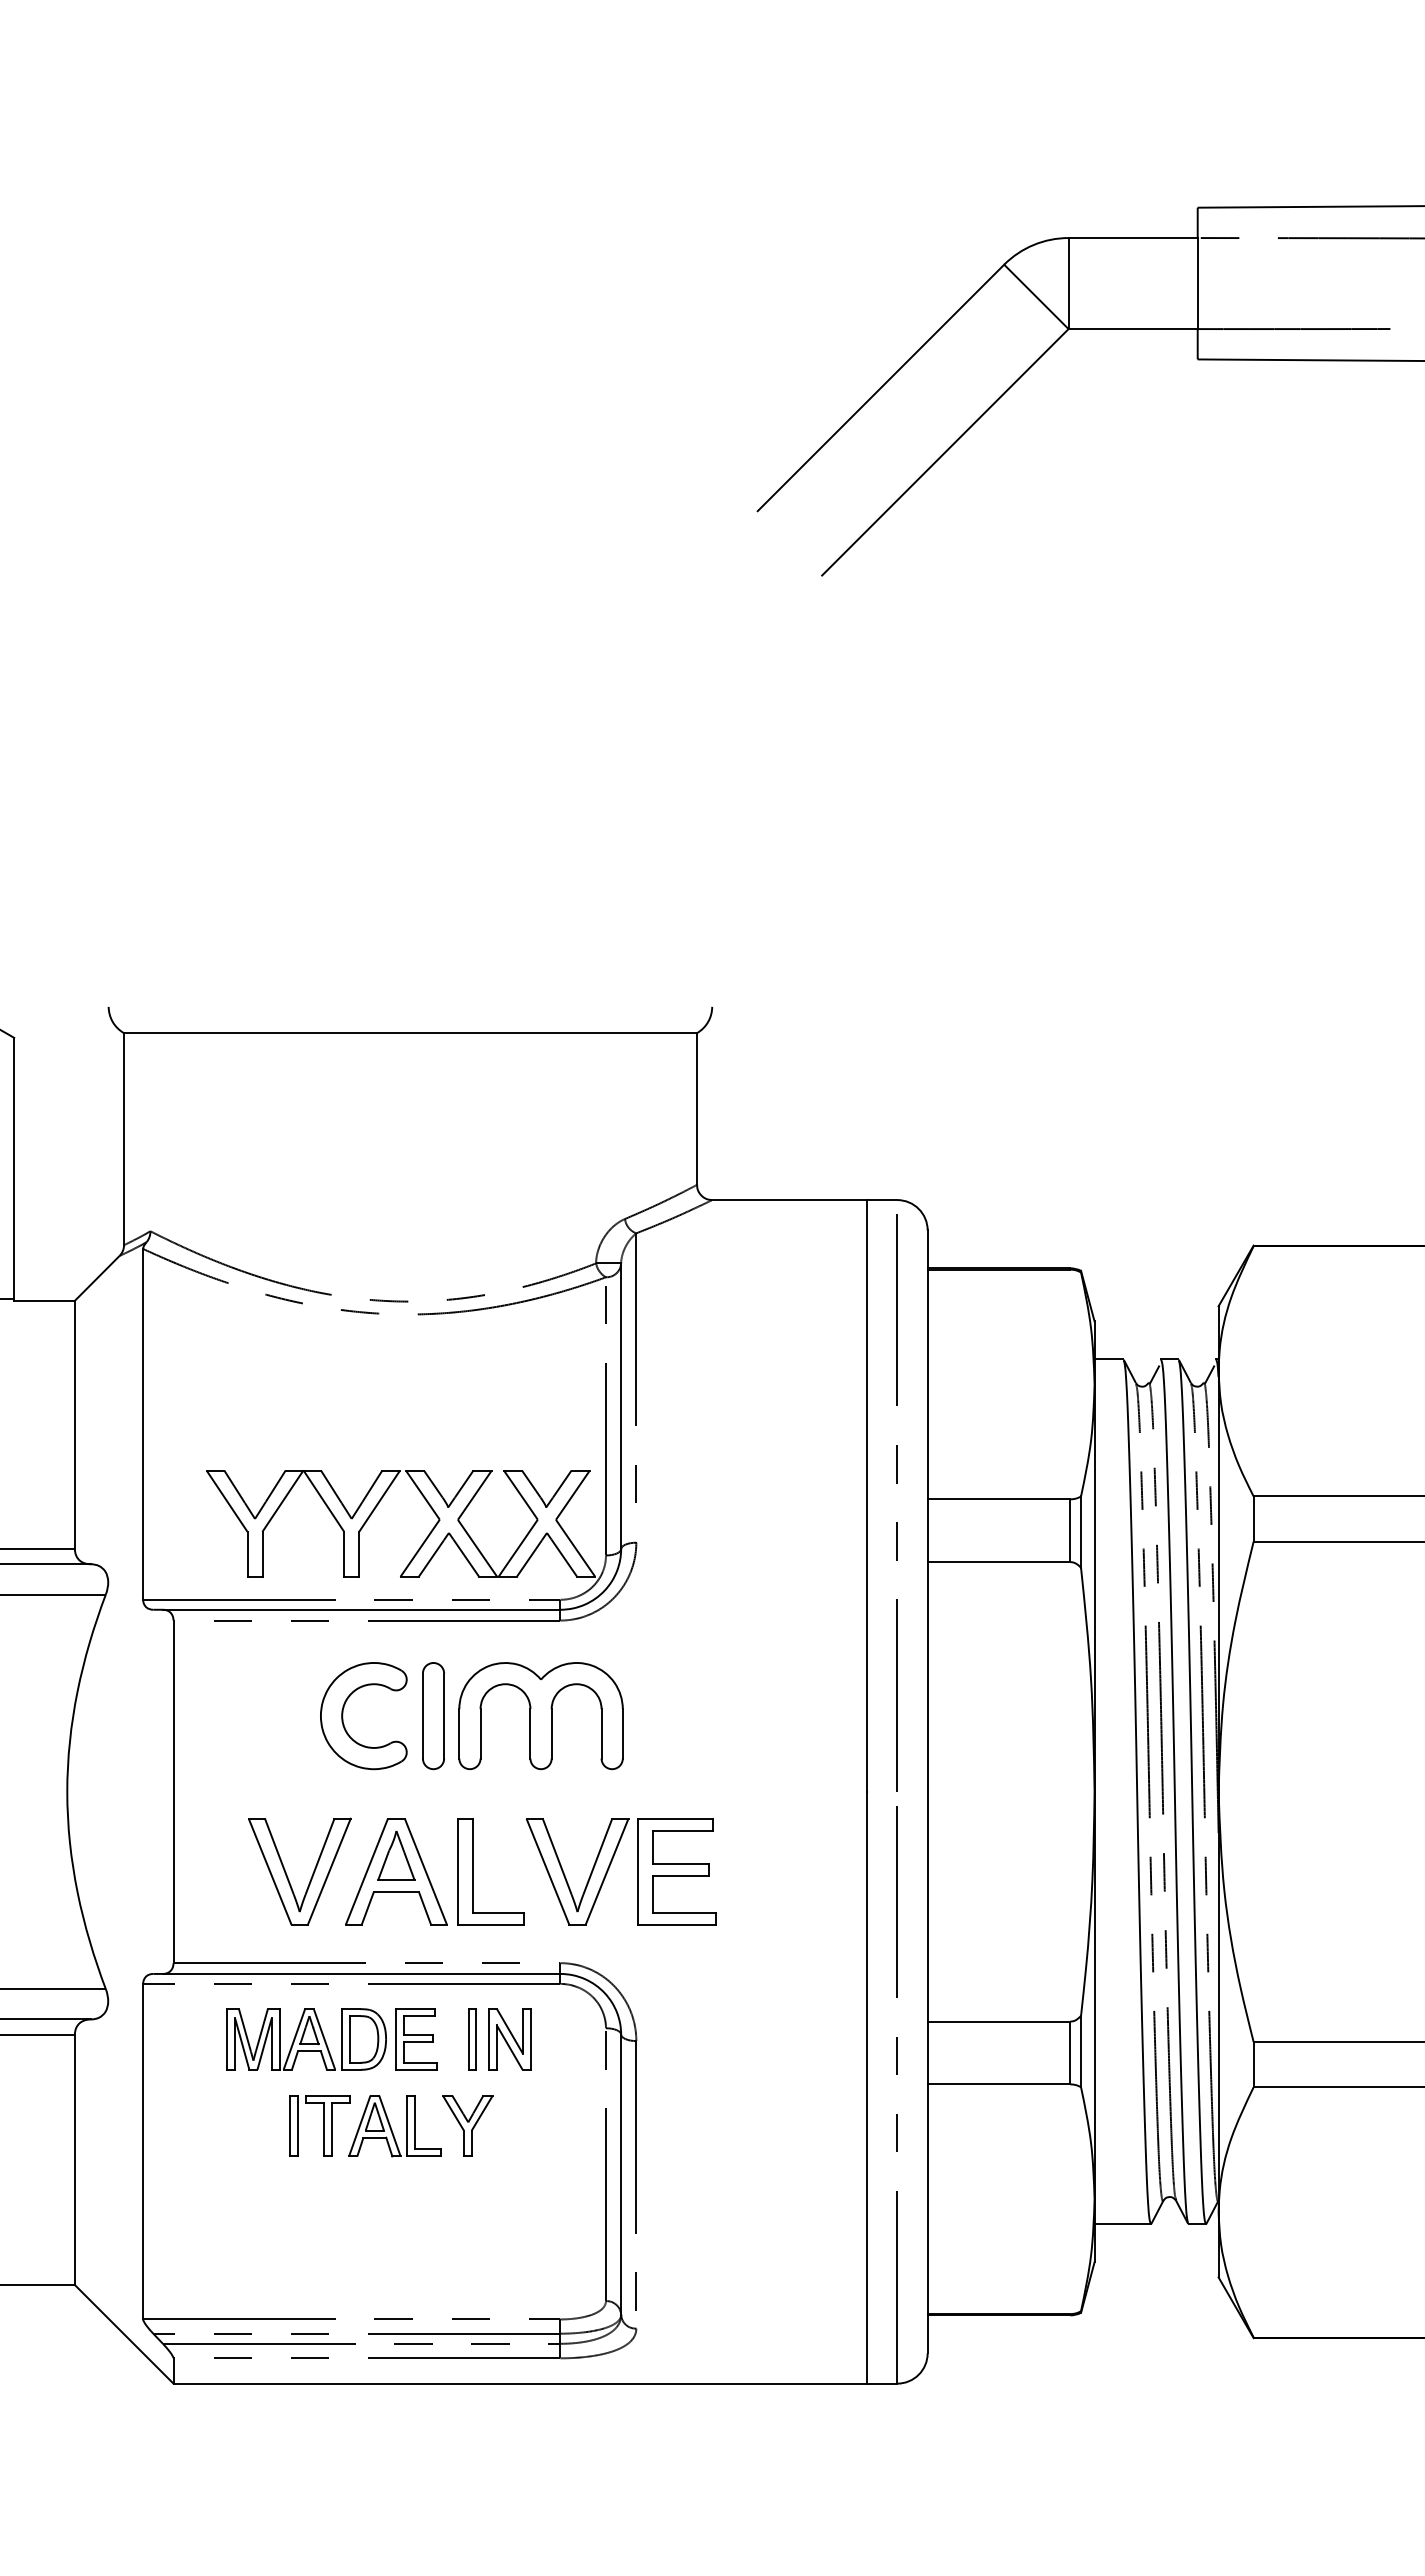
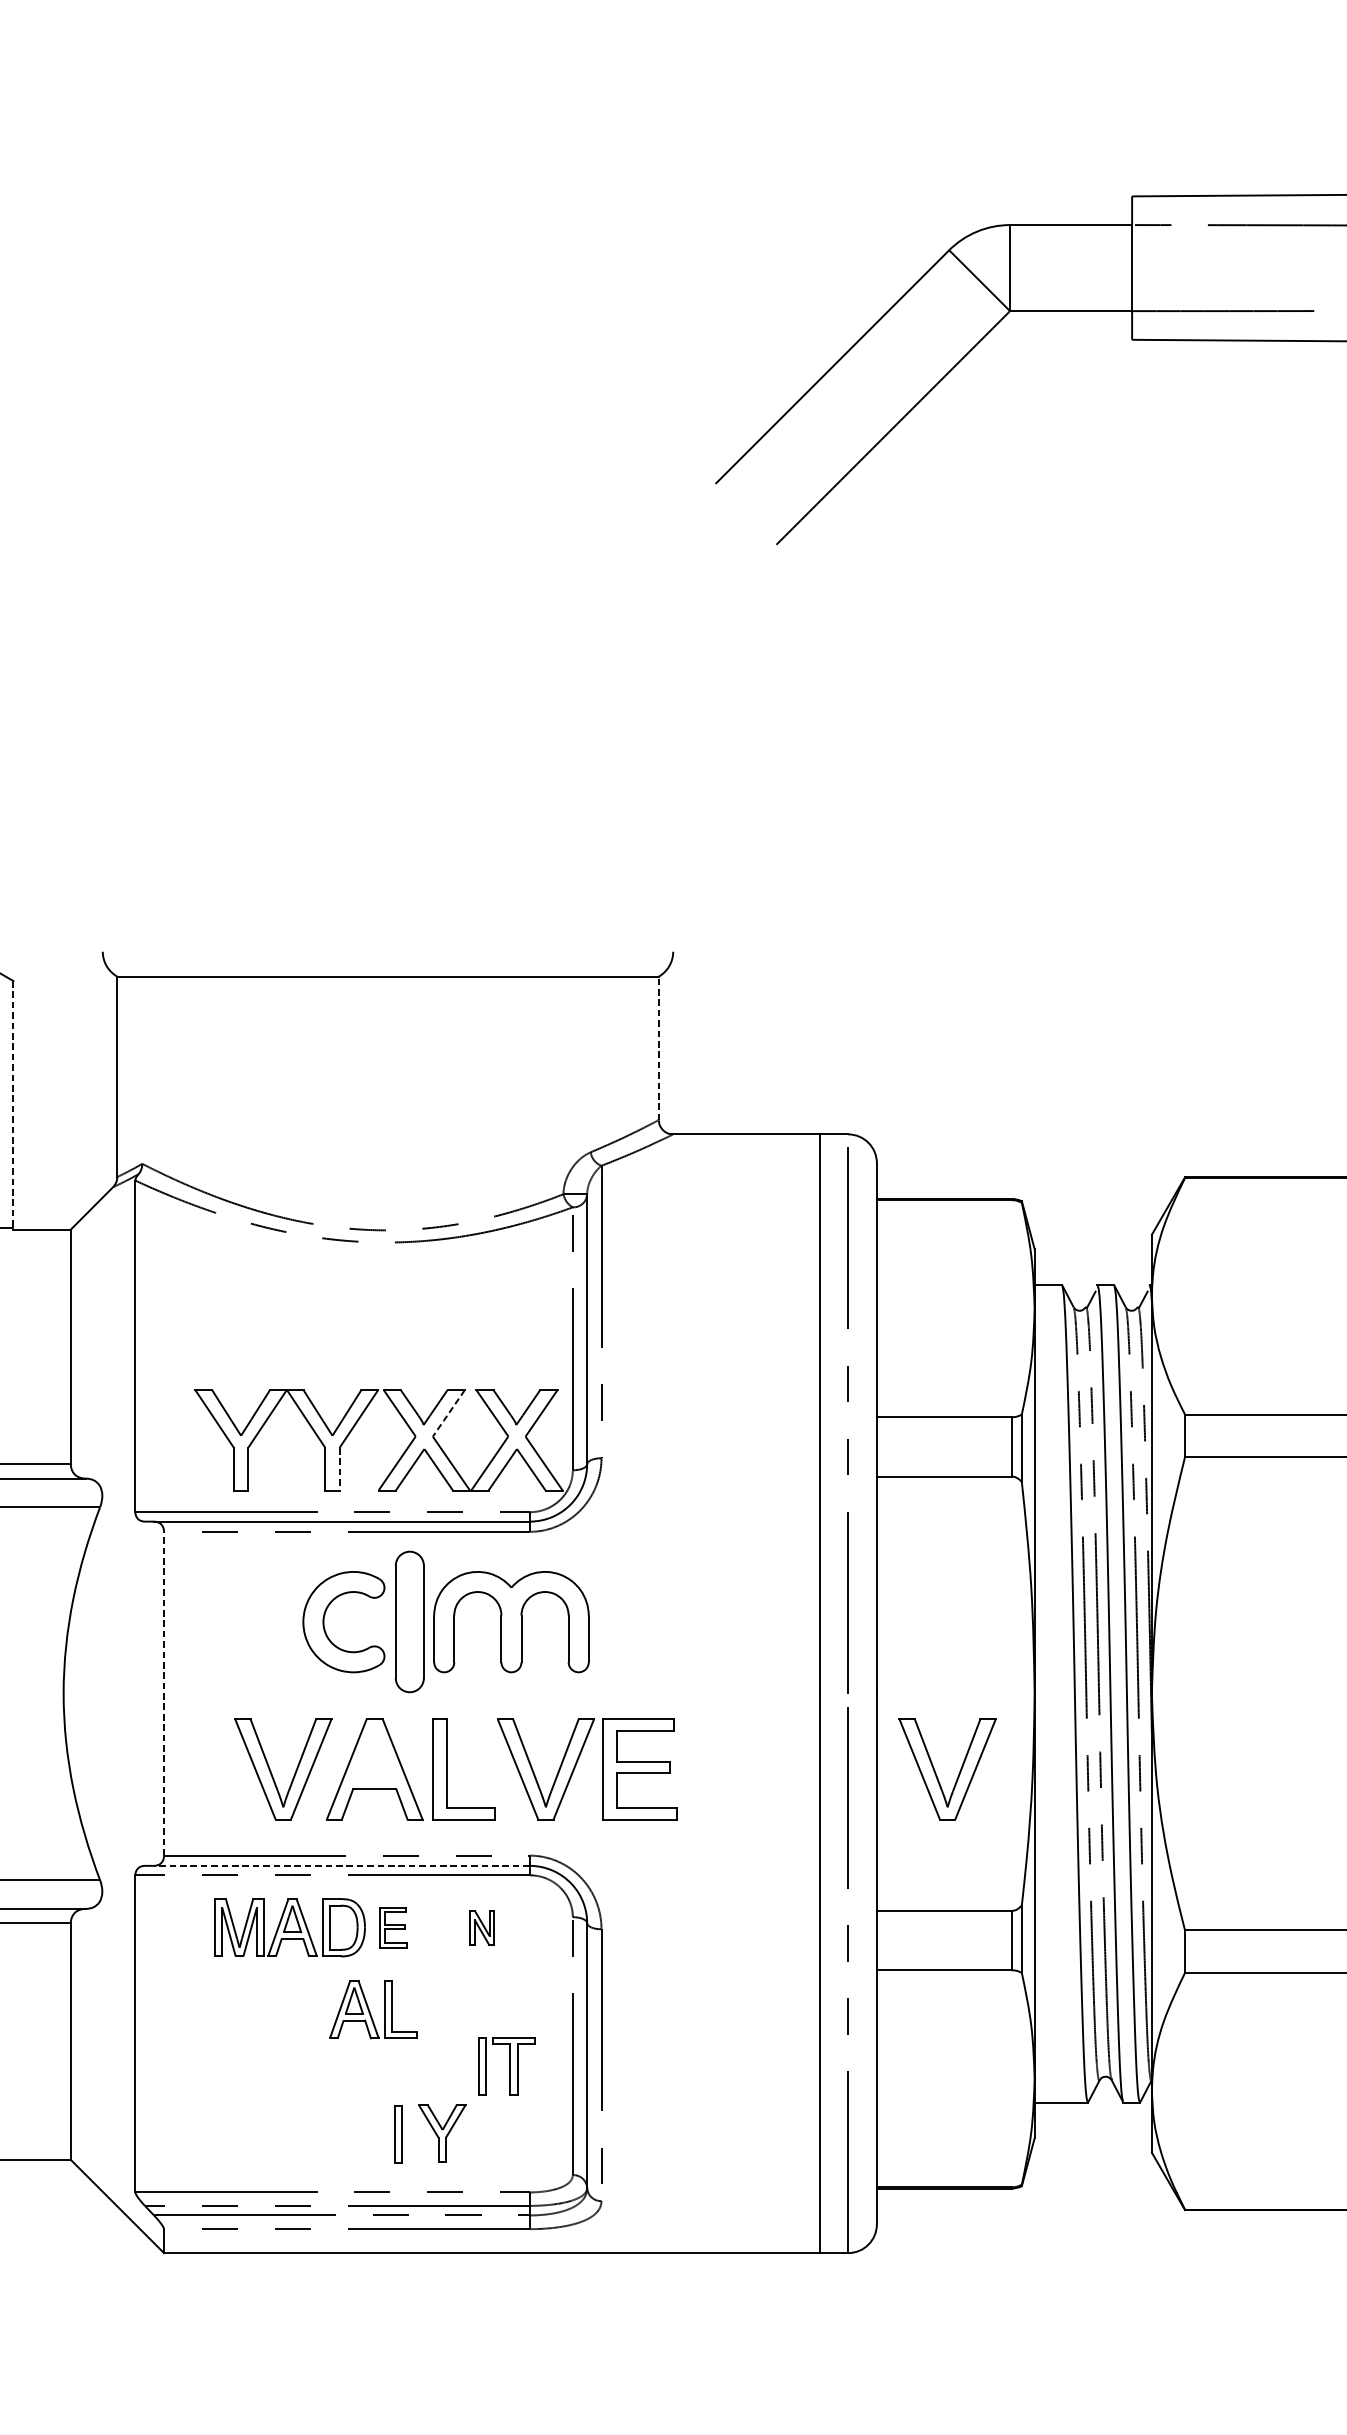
line: (697, 1108) -> (659, 1047), solid -> dashed
line: (14, 1169) -> (13, 1105), solid -> dashed
line: (474, 1495) -> (448, 1413), solid -> dashed
line: (359, 1554) -> (339, 1469), solid -> dashed
part: (433, 1716) -> (409, 1622), size x1.4
line: (173, 1791) -> (164, 1693), solid -> dashed
part: (396, 1855) -> (374, 1753), removed
part: (991, 1877) -> (937, 1774), added
line: (361, 1973) -> (341, 1865), solid -> dashed
part: (416, 2039) -> (393, 1927), size x0.7
part: (472, 2039) -> (398, 2134), moved
part: (509, 2039) -> (481, 1927), size x0.6
part: (319, 2125) -> (506, 2065), moved
part: (467, 2125) -> (441, 2132), moved

